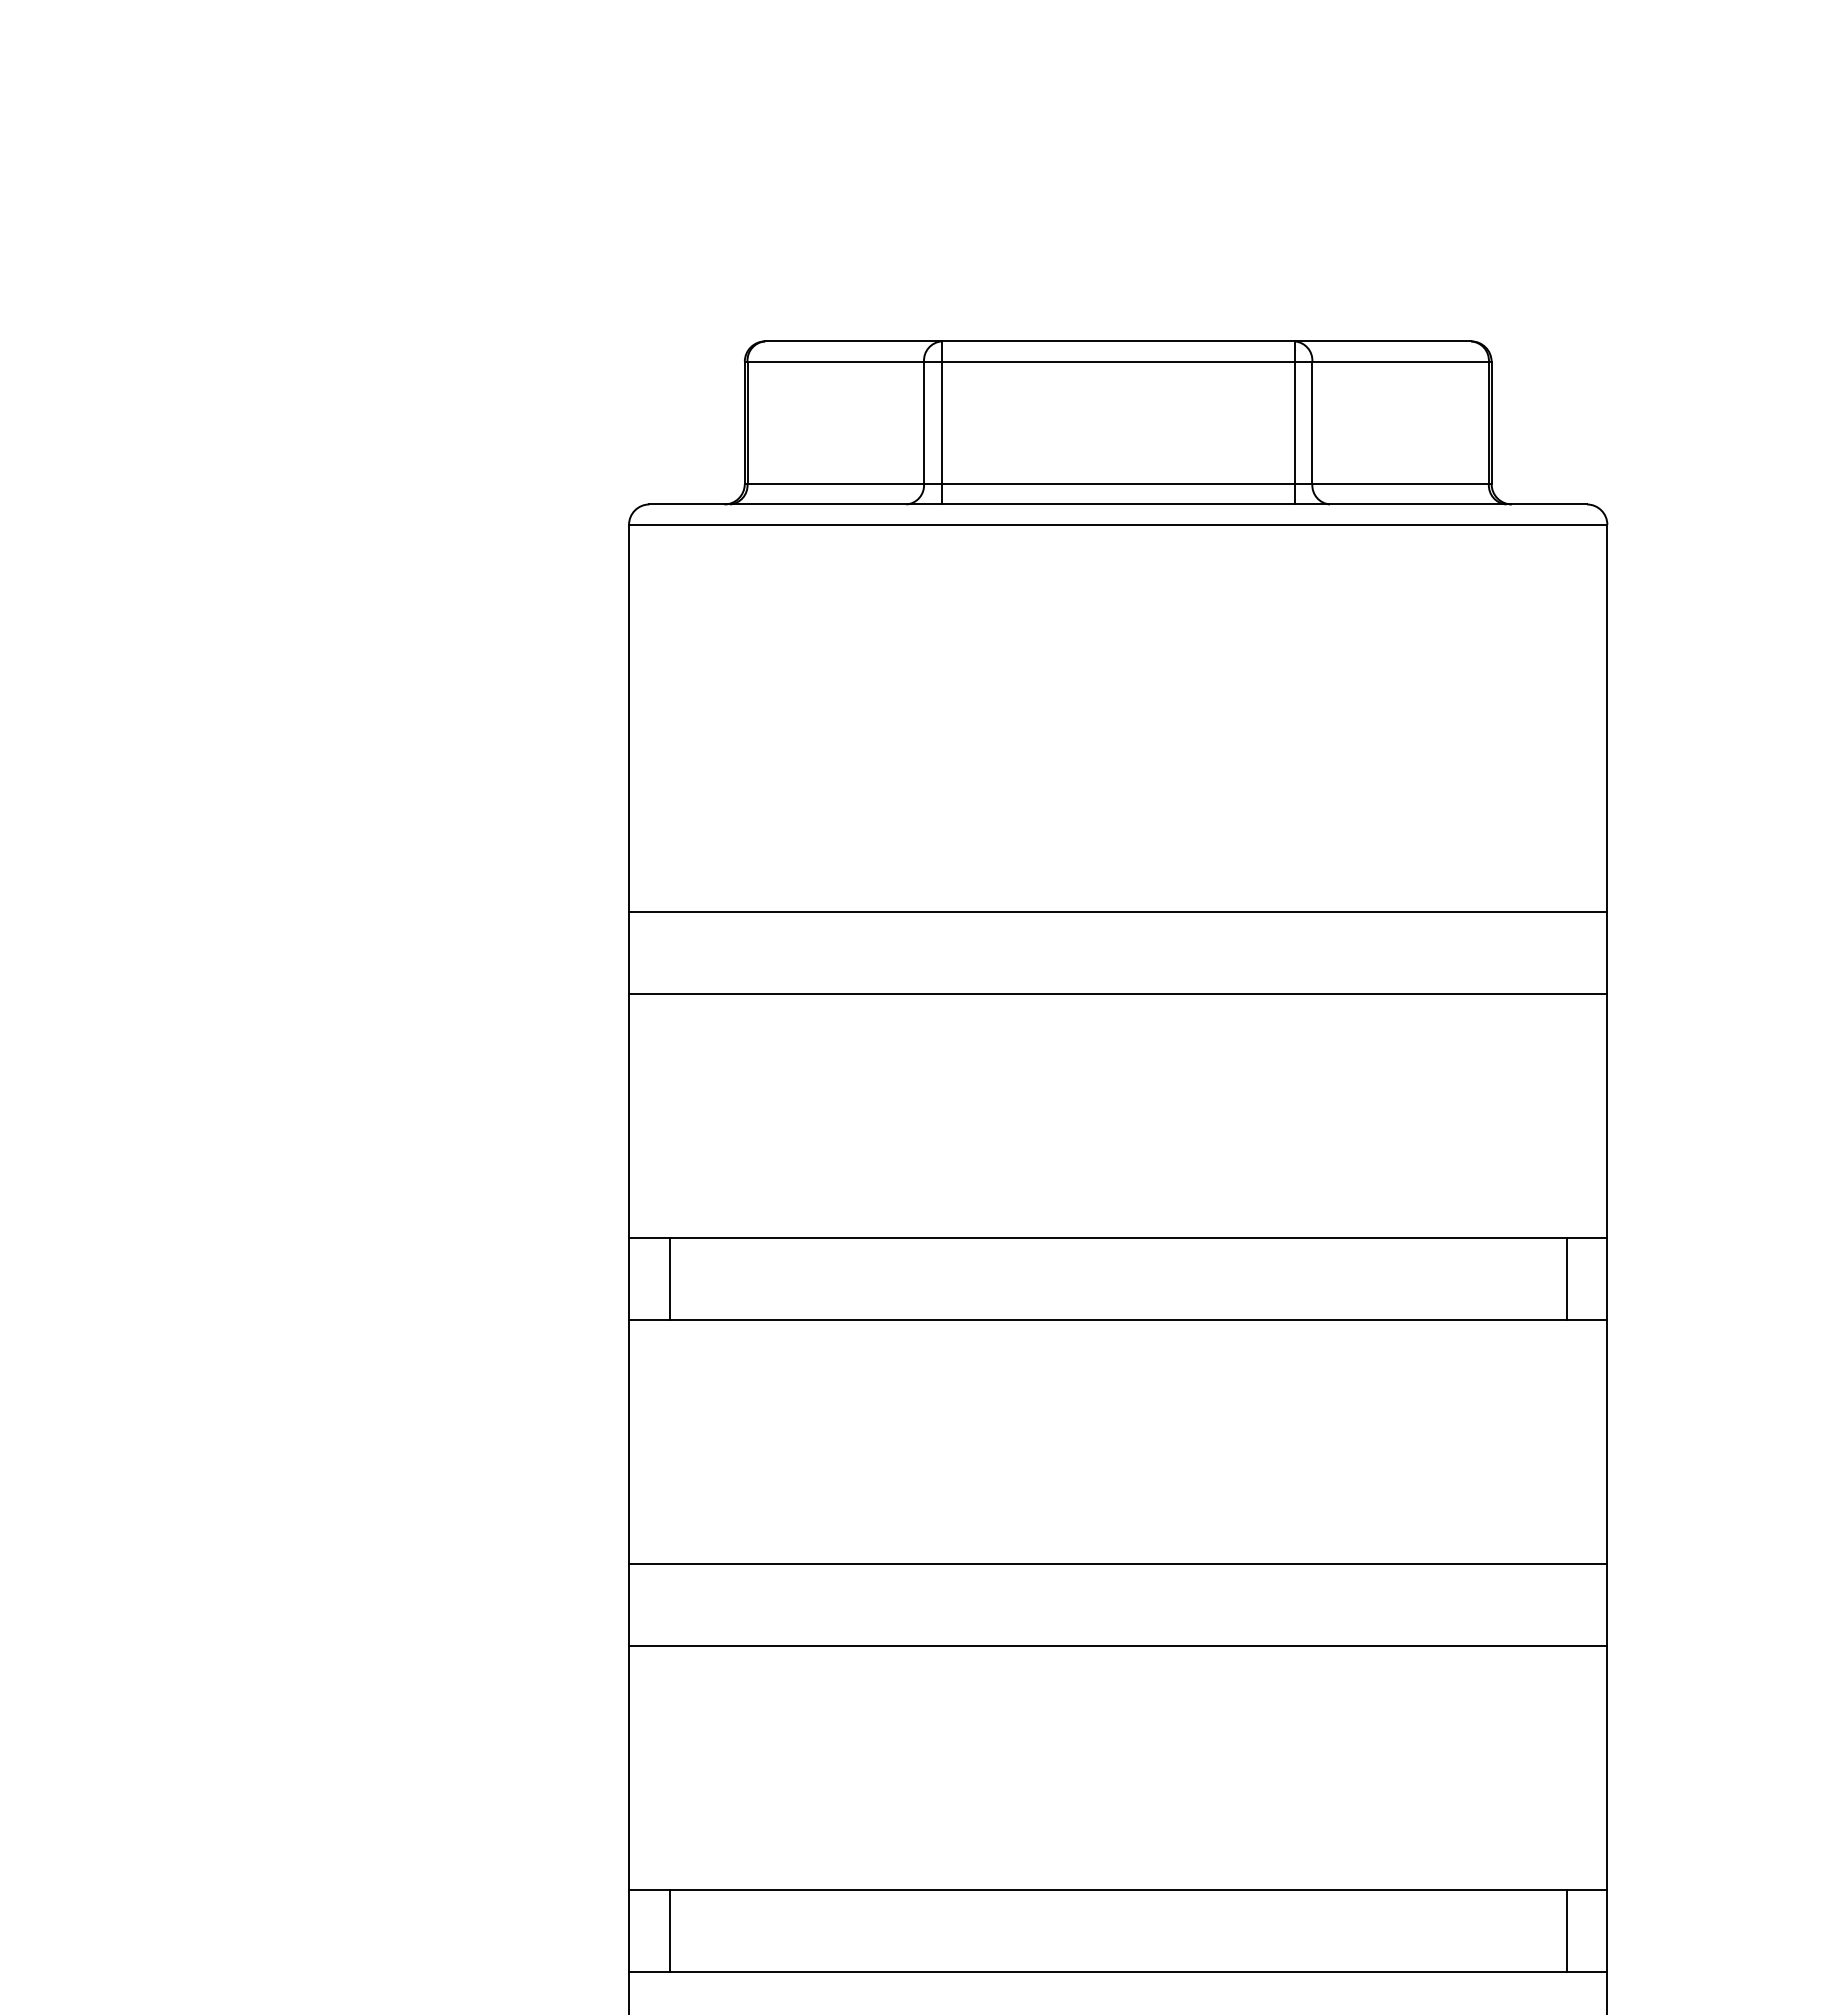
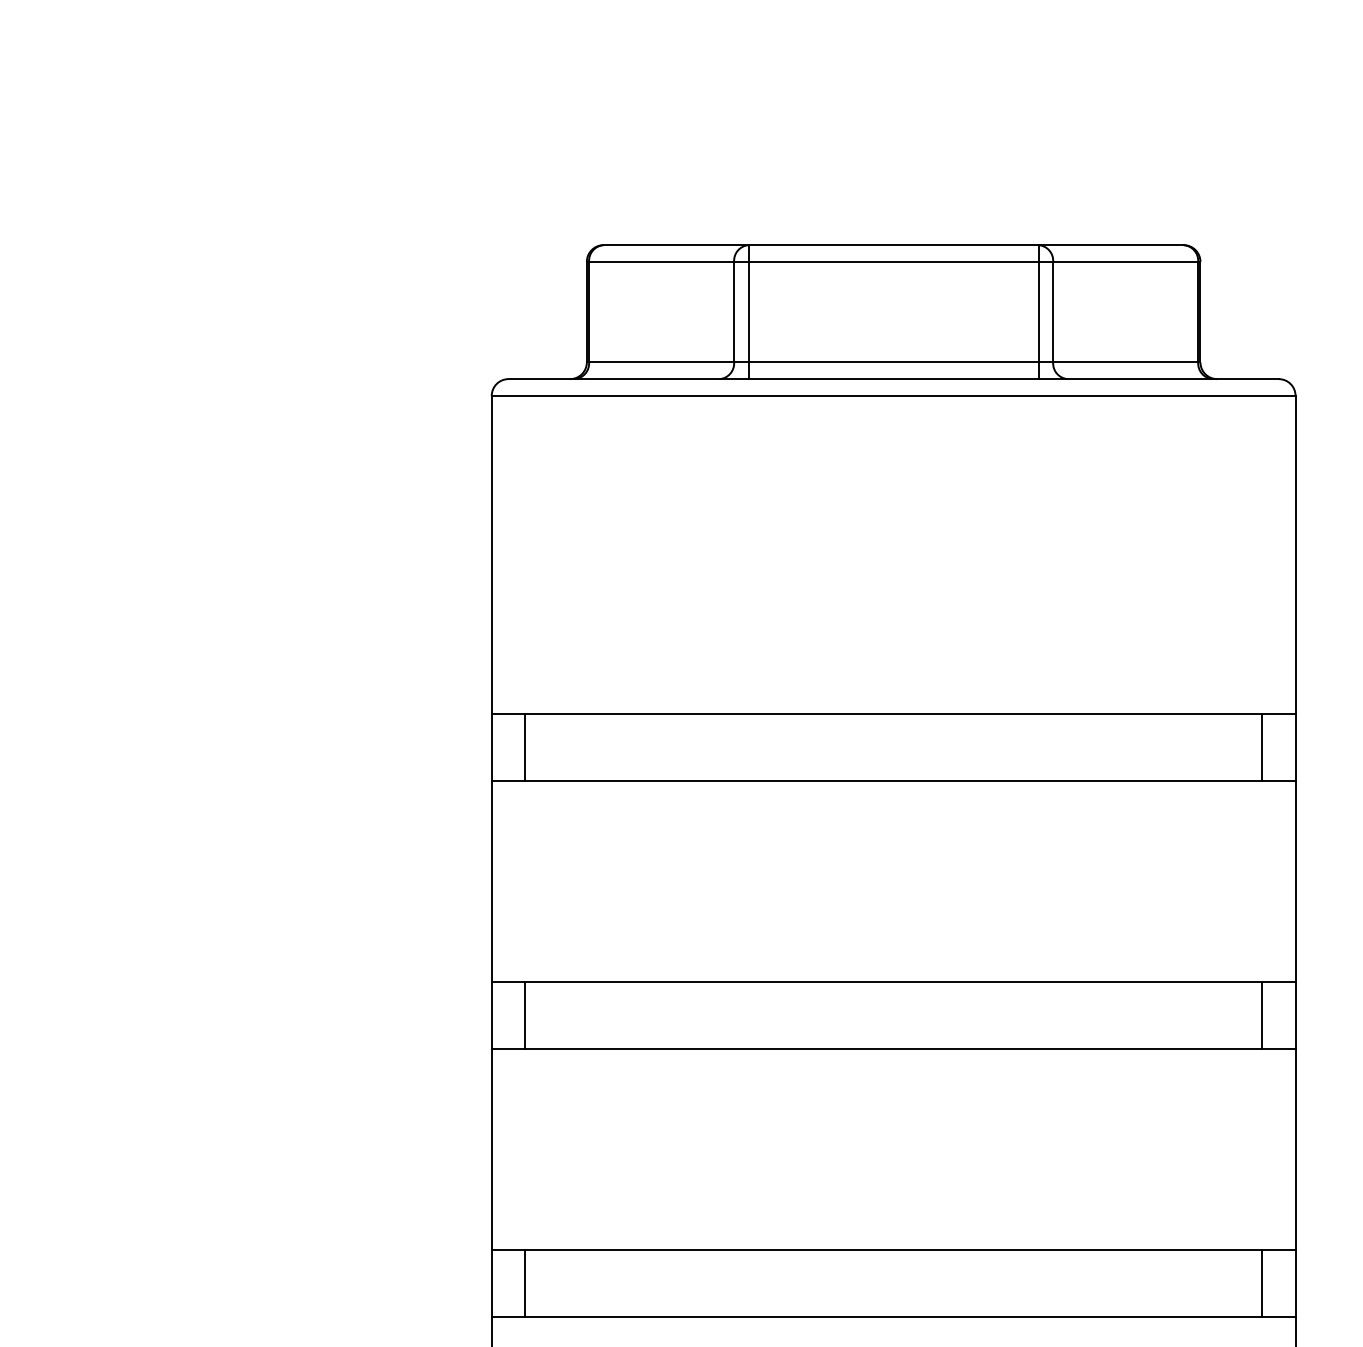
line: (669, 952) -> (525, 747), added
line: (1566, 952) -> (1261, 747), added
line: (669, 1604) -> (525, 1282), added
line: (1566, 1604) -> (1261, 1282), added

